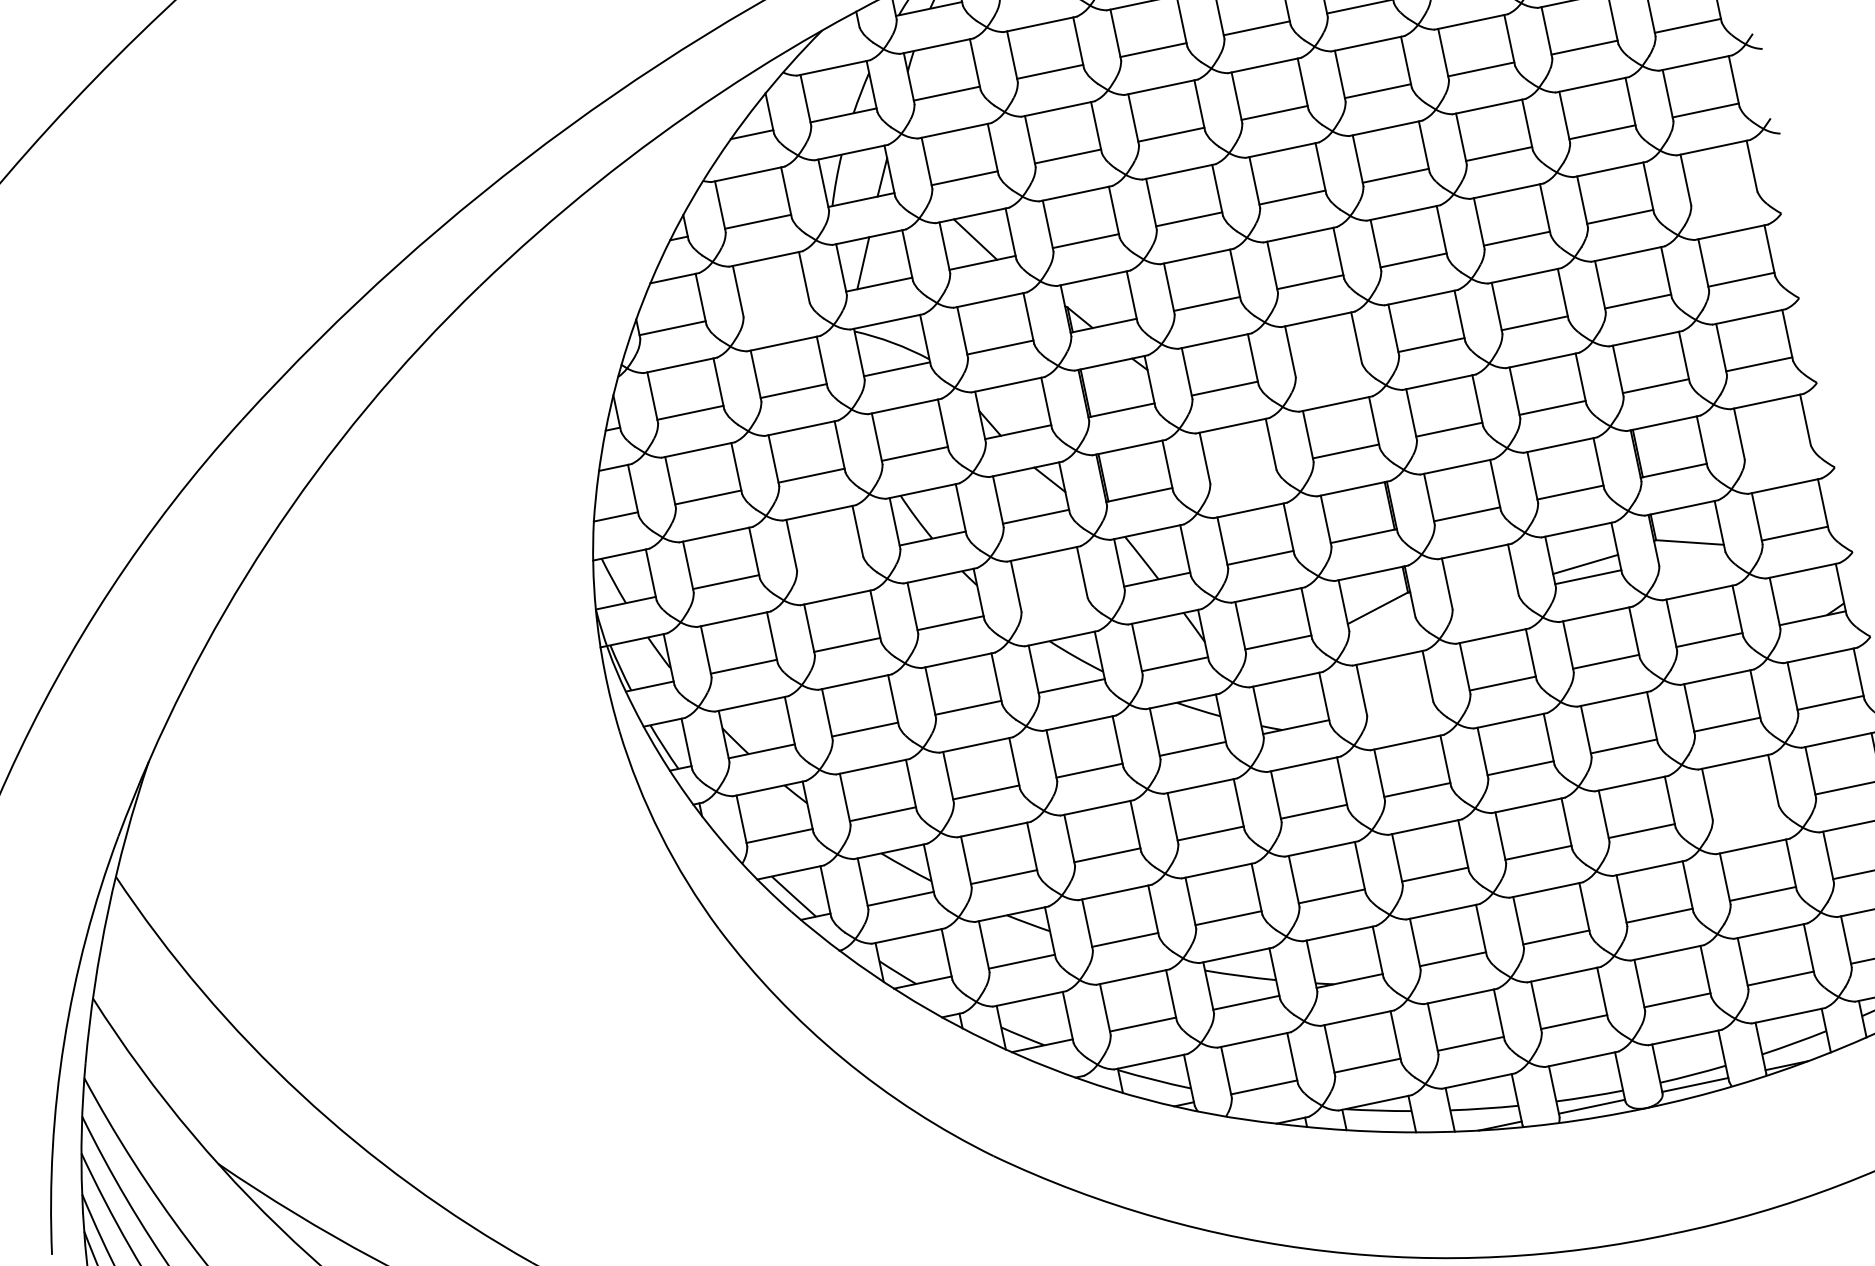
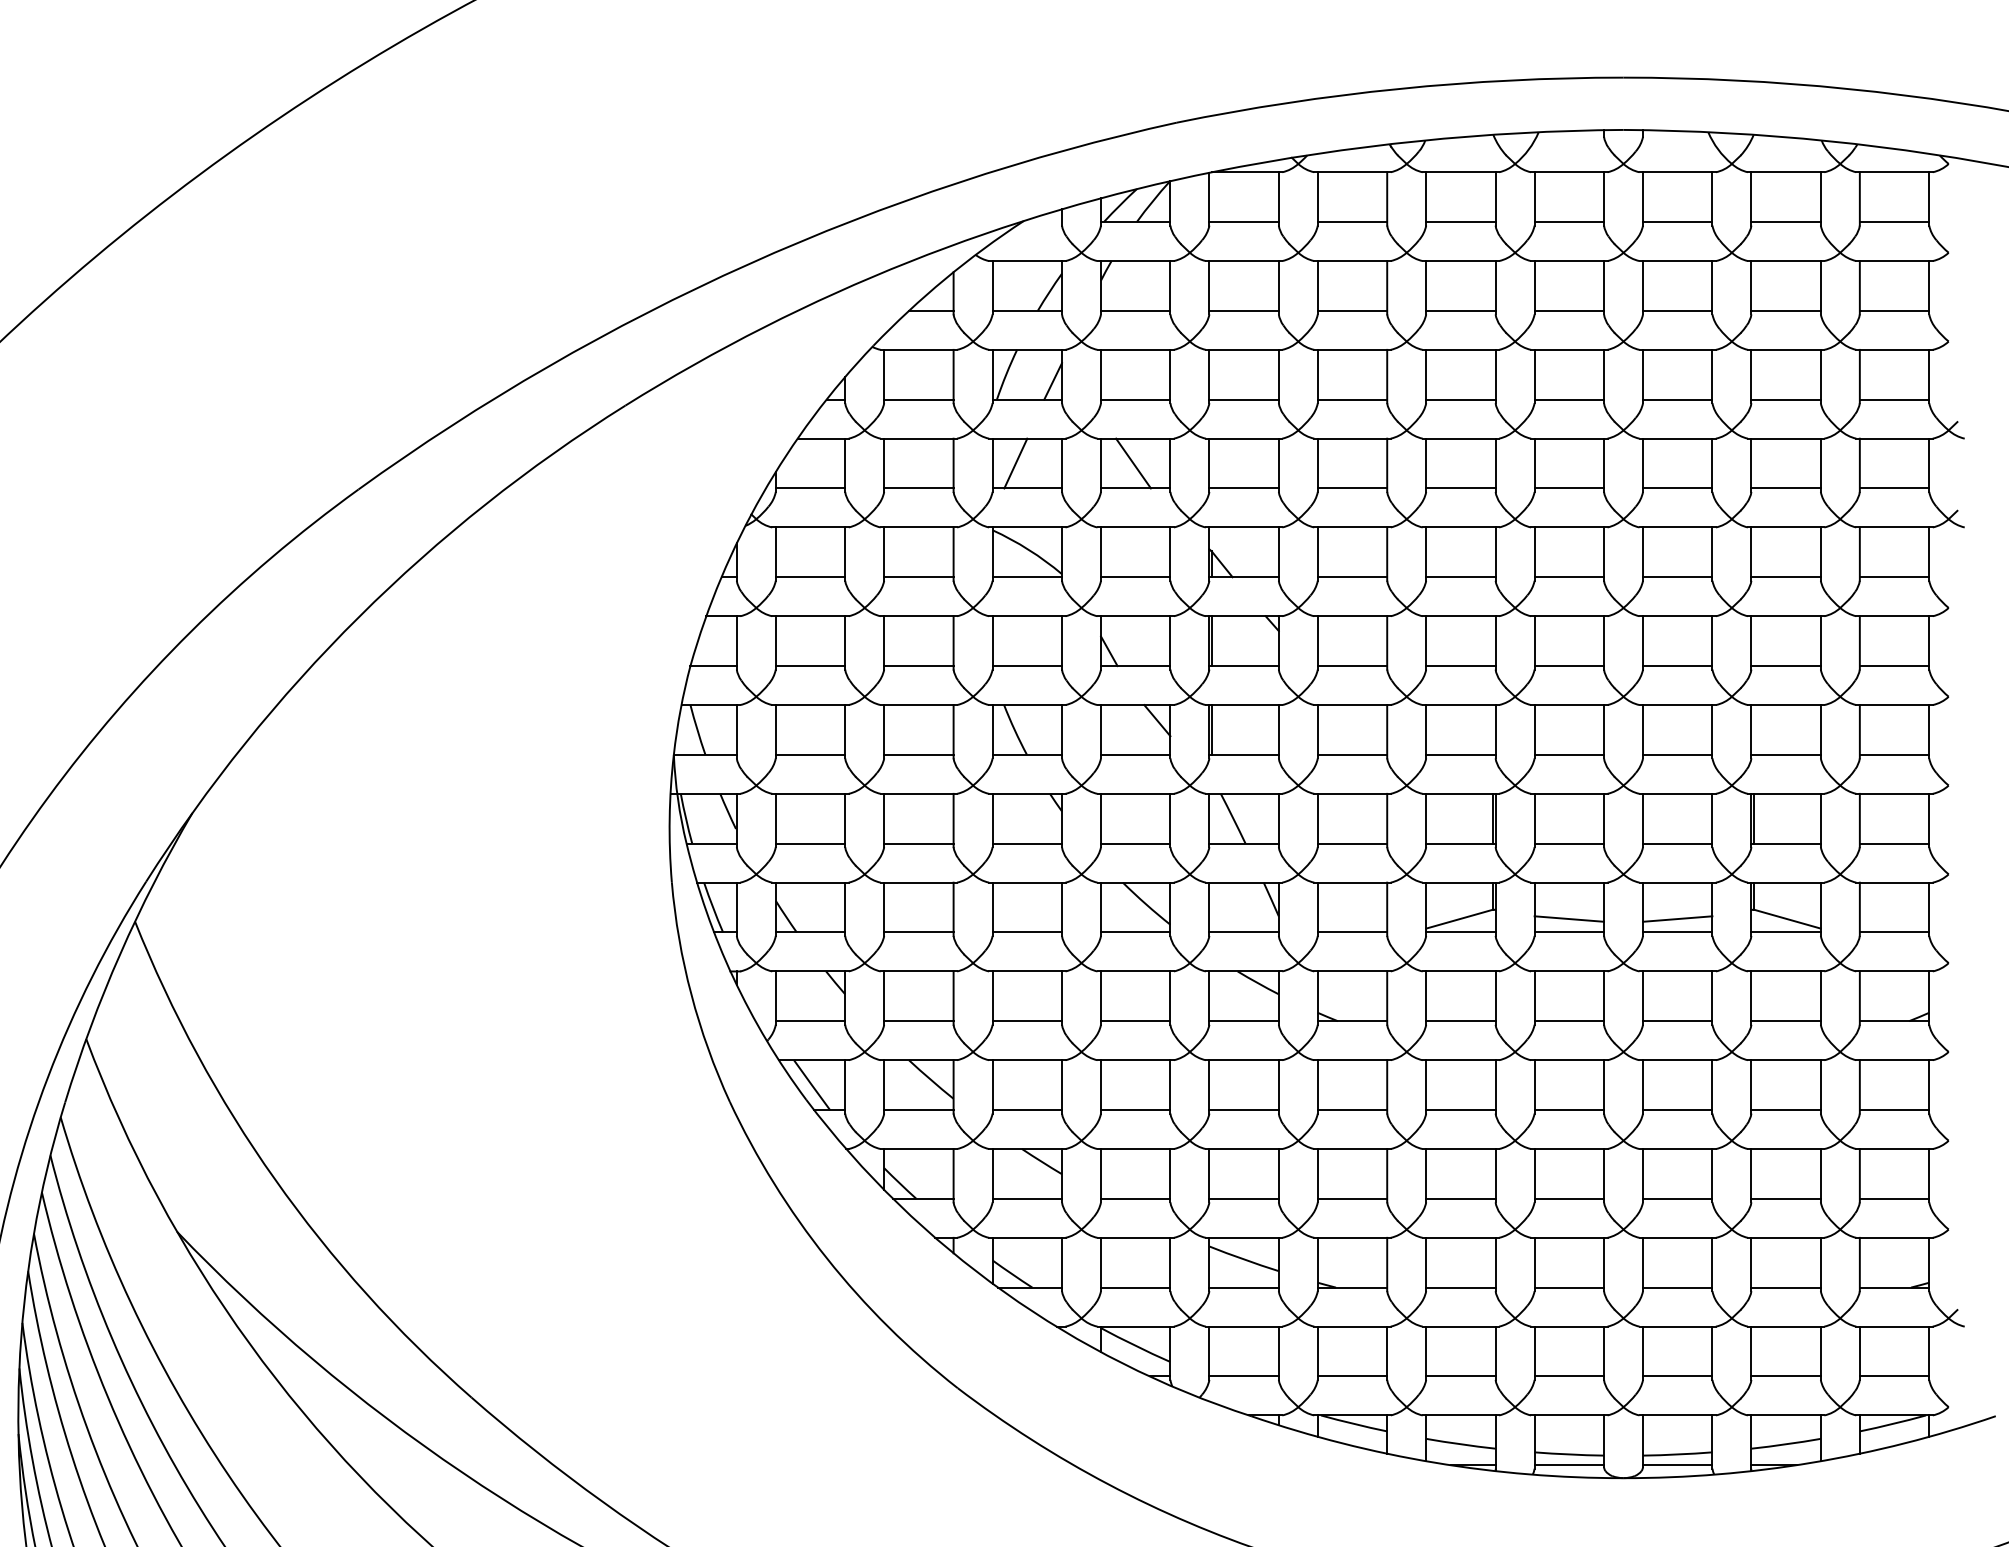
line: (1723, 195) -> (1894, 577), added
line: (775, 306) -> (918, 488), added
line: (1327, 367) -> (1460, 666), added
line: (1777, 448) -> (1894, 843), added
line: (1242, 472) -> (1352, 754), added
line: (1691, 555) -> (1785, 932), added
line: (828, 560) -> (918, 754), added
line: (1482, 585) -> (1569, 918), added
line: (1485, 598) -> (1569, 932), added
line: (1053, 601) -> (1135, 843), added
line: (1381, 620) -> (1460, 932), added
line: (1399, 705) -> (1460, 1021), added
line: (1744, 809) -> (1785, 1198), added

